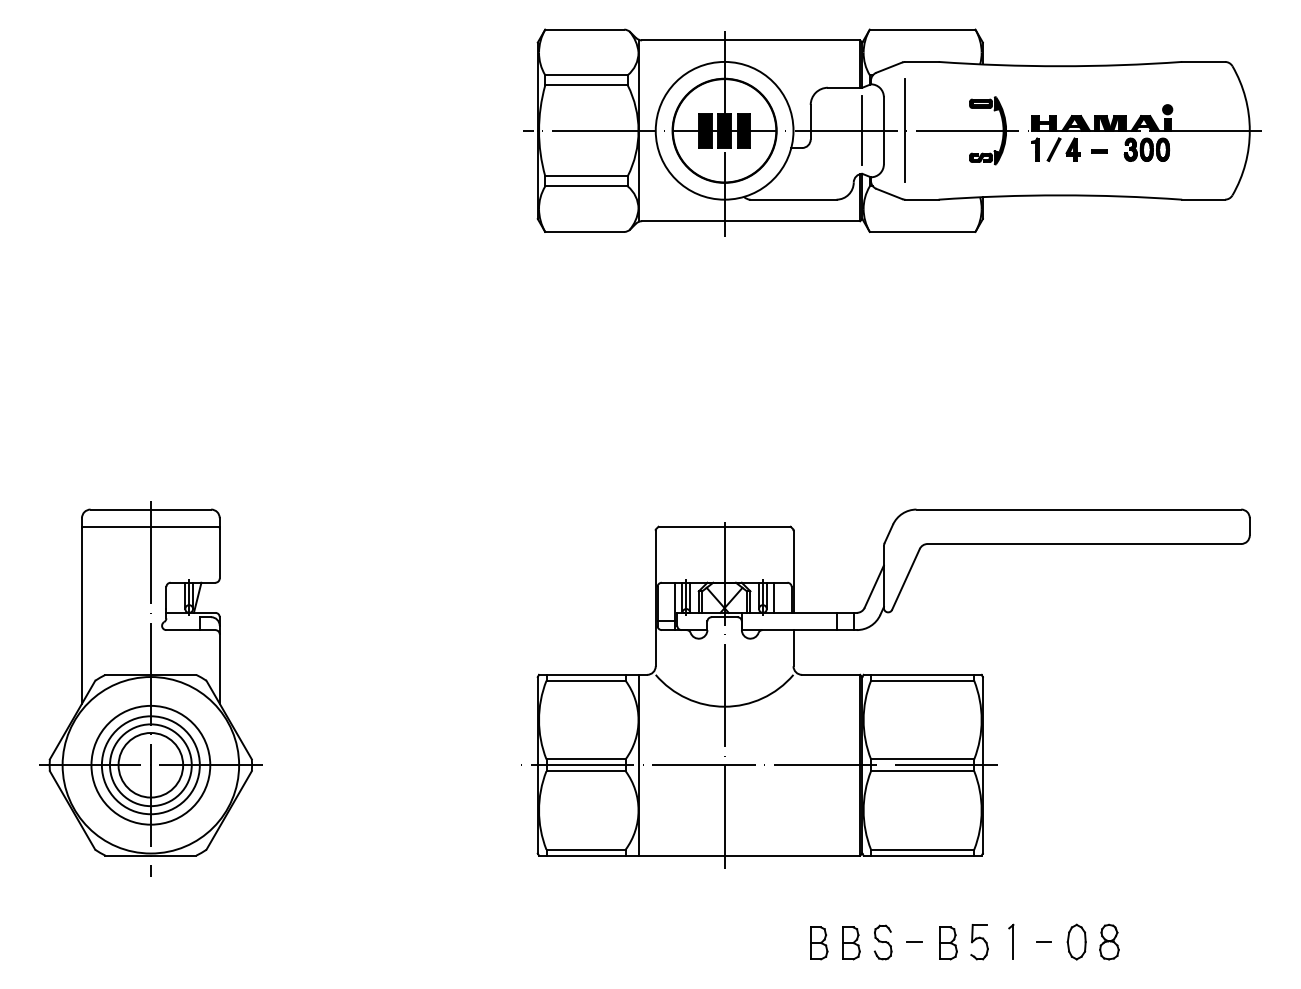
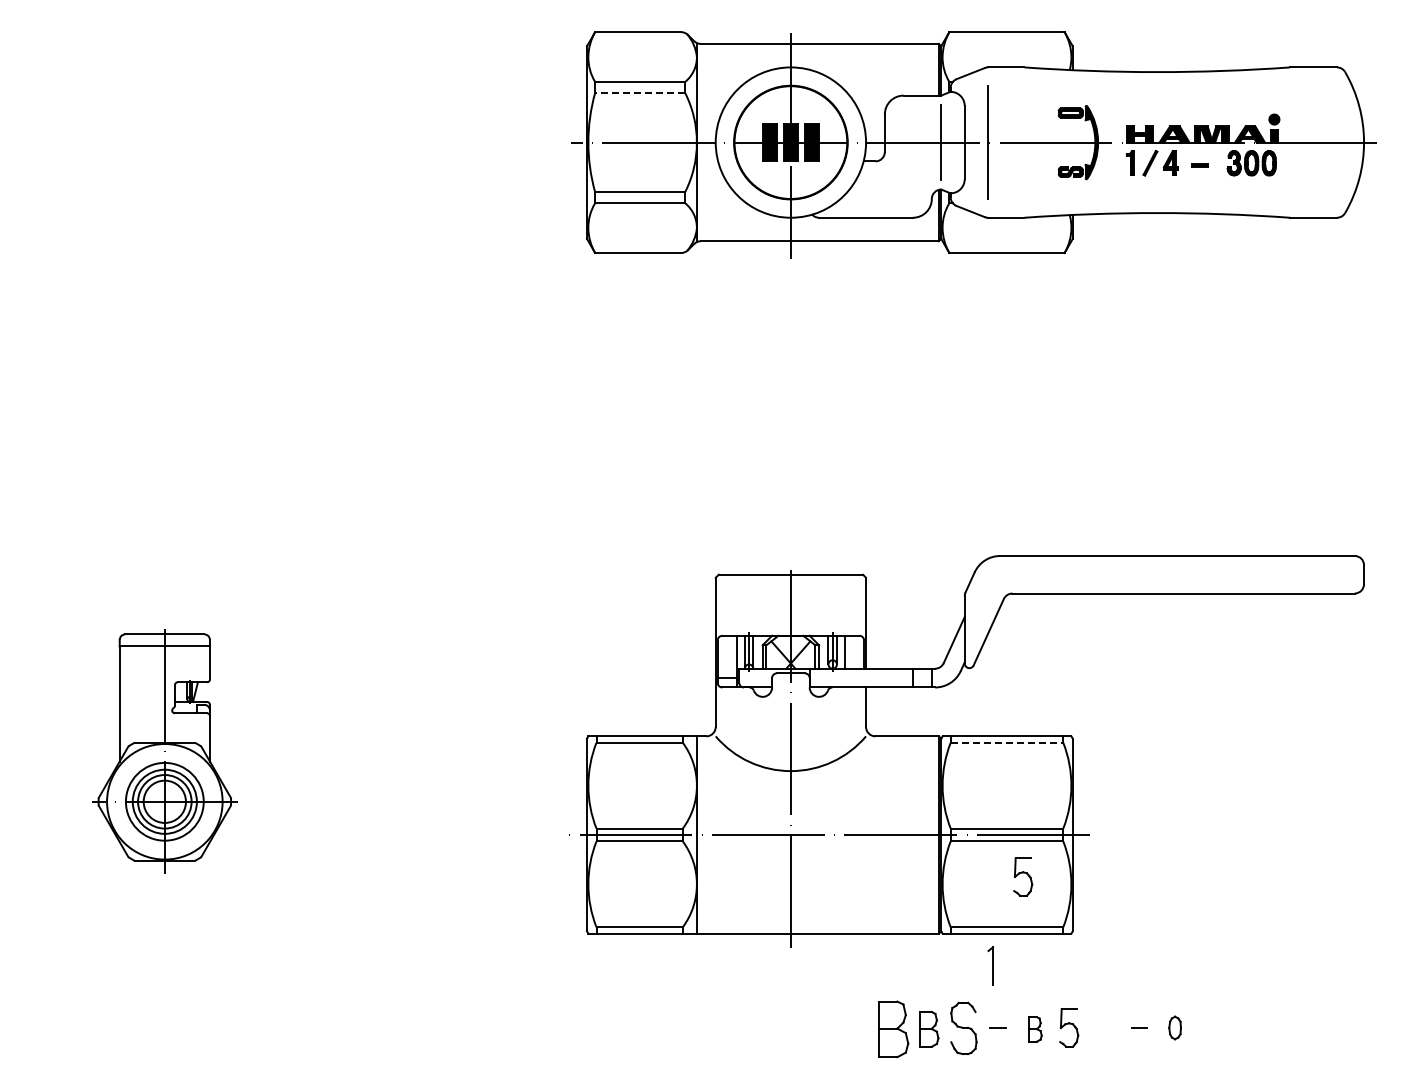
line: (585, 85) -> (639, 93), solid -> dashed
line: (923, 680) -> (1007, 742), solid -> dashed
part: (150, 688) -> (164, 751), size x0.6
part: (937, 803) -> (1023, 876), added
part: (1011, 941) -> (990, 965), moved
part: (1076, 941) -> (1174, 1027), size x0.6
part: (1109, 941) -> (1210, 1027), removed
part: (882, 942) -> (963, 1028), size x1.4
part: (819, 943) -> (894, 1029), size x1.6
part: (948, 943) -> (1035, 1029), size x0.7

